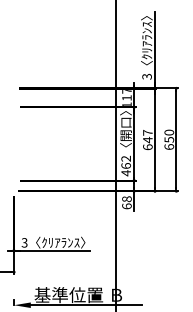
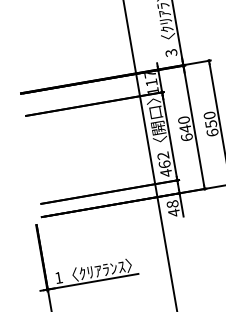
text: (147, 132) -> (183, 119), 647 -> 640
text: (126, 206) -> (173, 213), 68 -> 48
text: (24, 242) -> (58, 277), 3 -> 1

